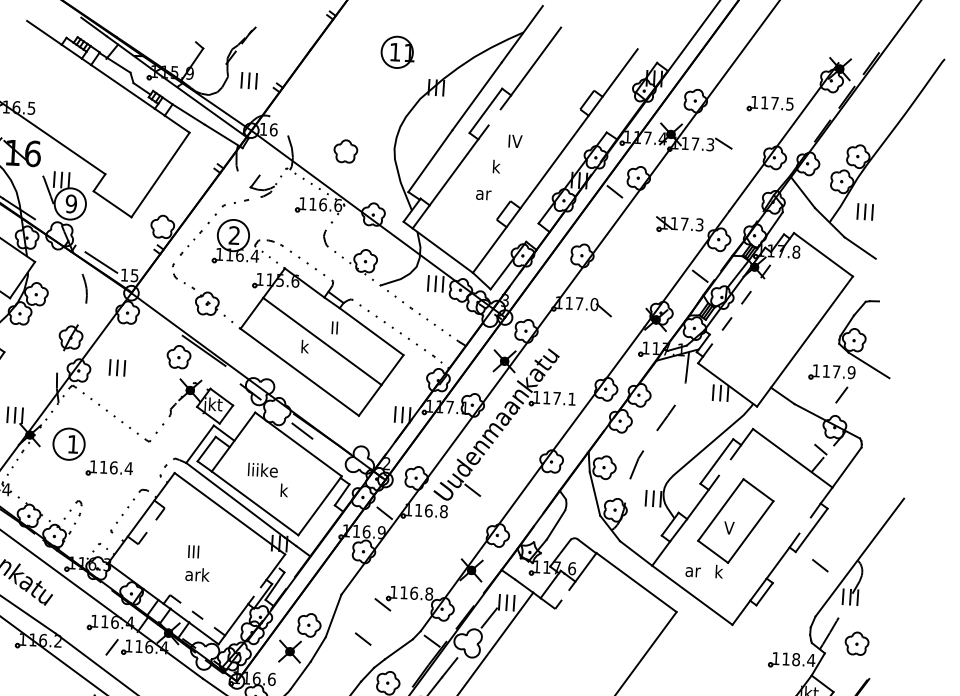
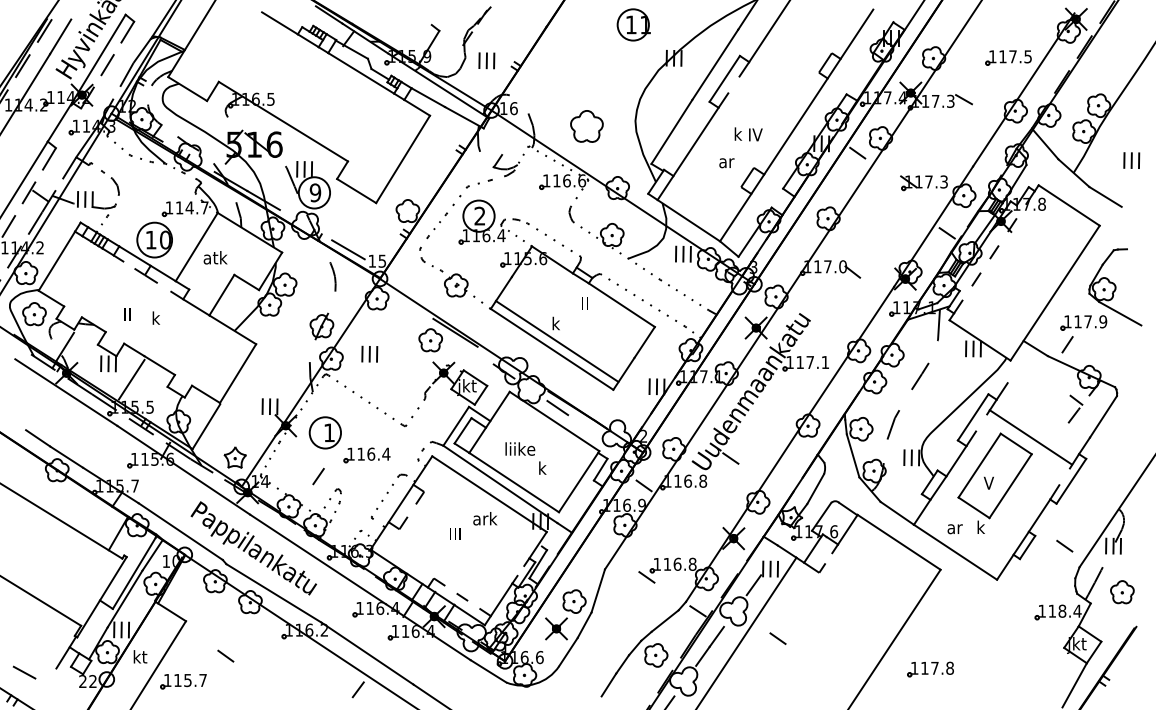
text: (515, 141) -> (755, 134), moved
part: (345, 151) -> (586, 126), size x1.4
part: (864, 211) -> (1131, 160), moved
line: (321, 341) -> (556, 341), moved
line: (841, 394) -> (1067, 344), moved
line: (792, 458) -> (1030, 437), moved
line: (820, 564) -> (1064, 545), moved
text: (197, 574) -> (485, 518), moved
line: (362, 638) -> (777, 638), moved
line: (111, 647) -> (318, 476), moved

